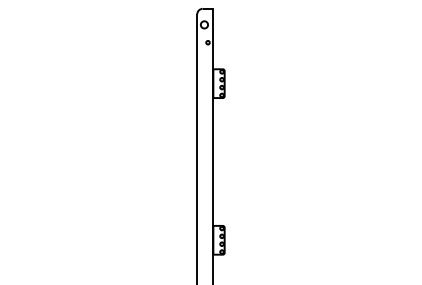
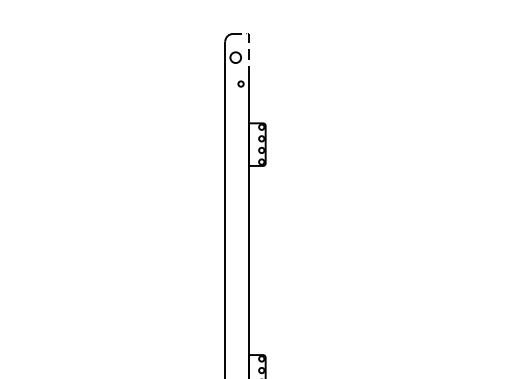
line: (213, 16) -> (249, 45), solid -> dashed

